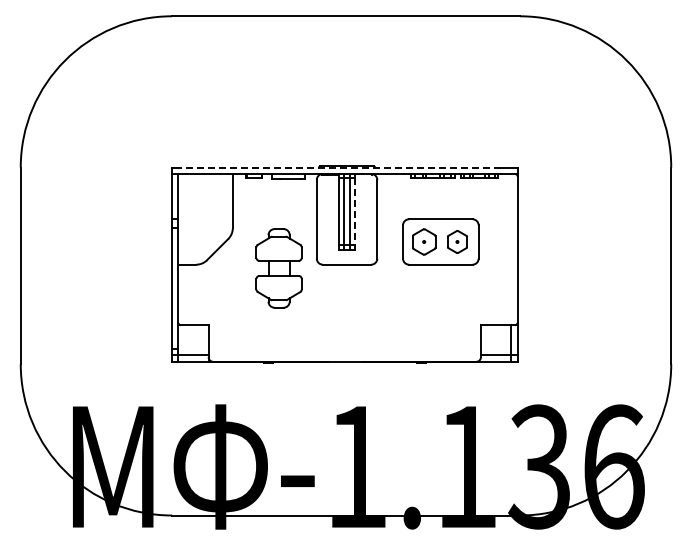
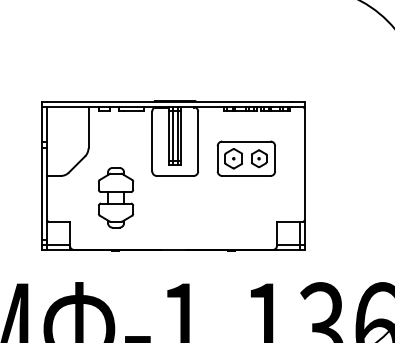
line: (338, 167) -> (168, 102), dashed -> solid
line: (354, 212) -> (180, 136), dashed -> solid
part: (278, 268) -> (115, 197), moved

